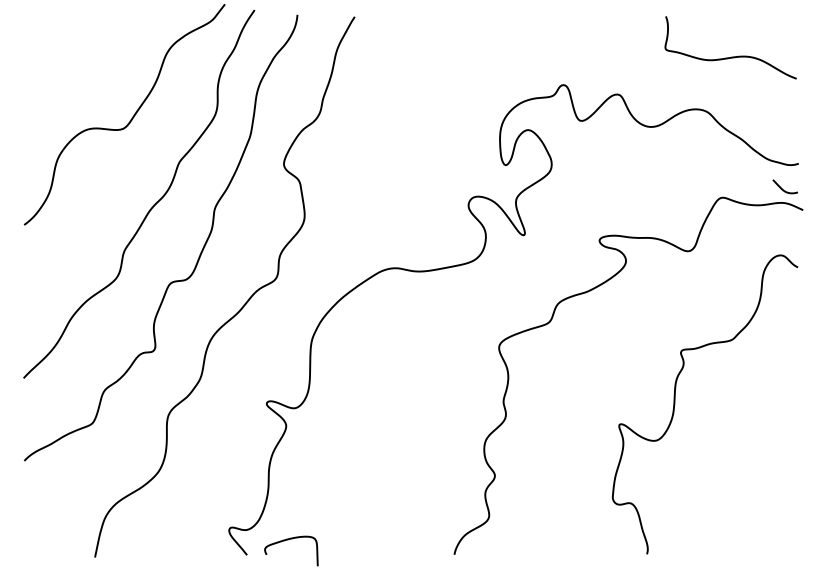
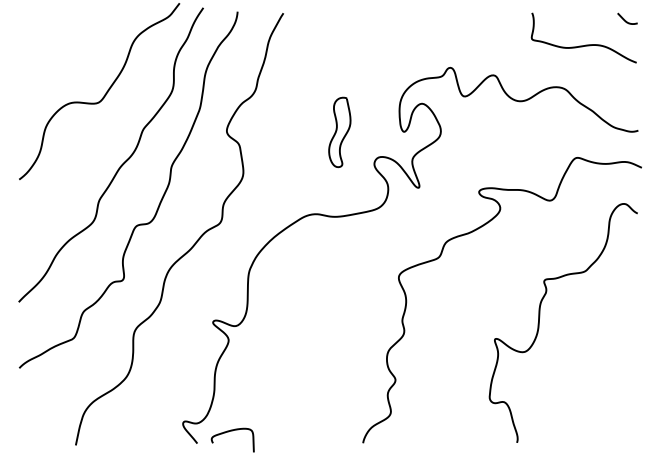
part: (425, 165) -> (339, 132), added
curve: (782, 188) -> (625, 20), moved

